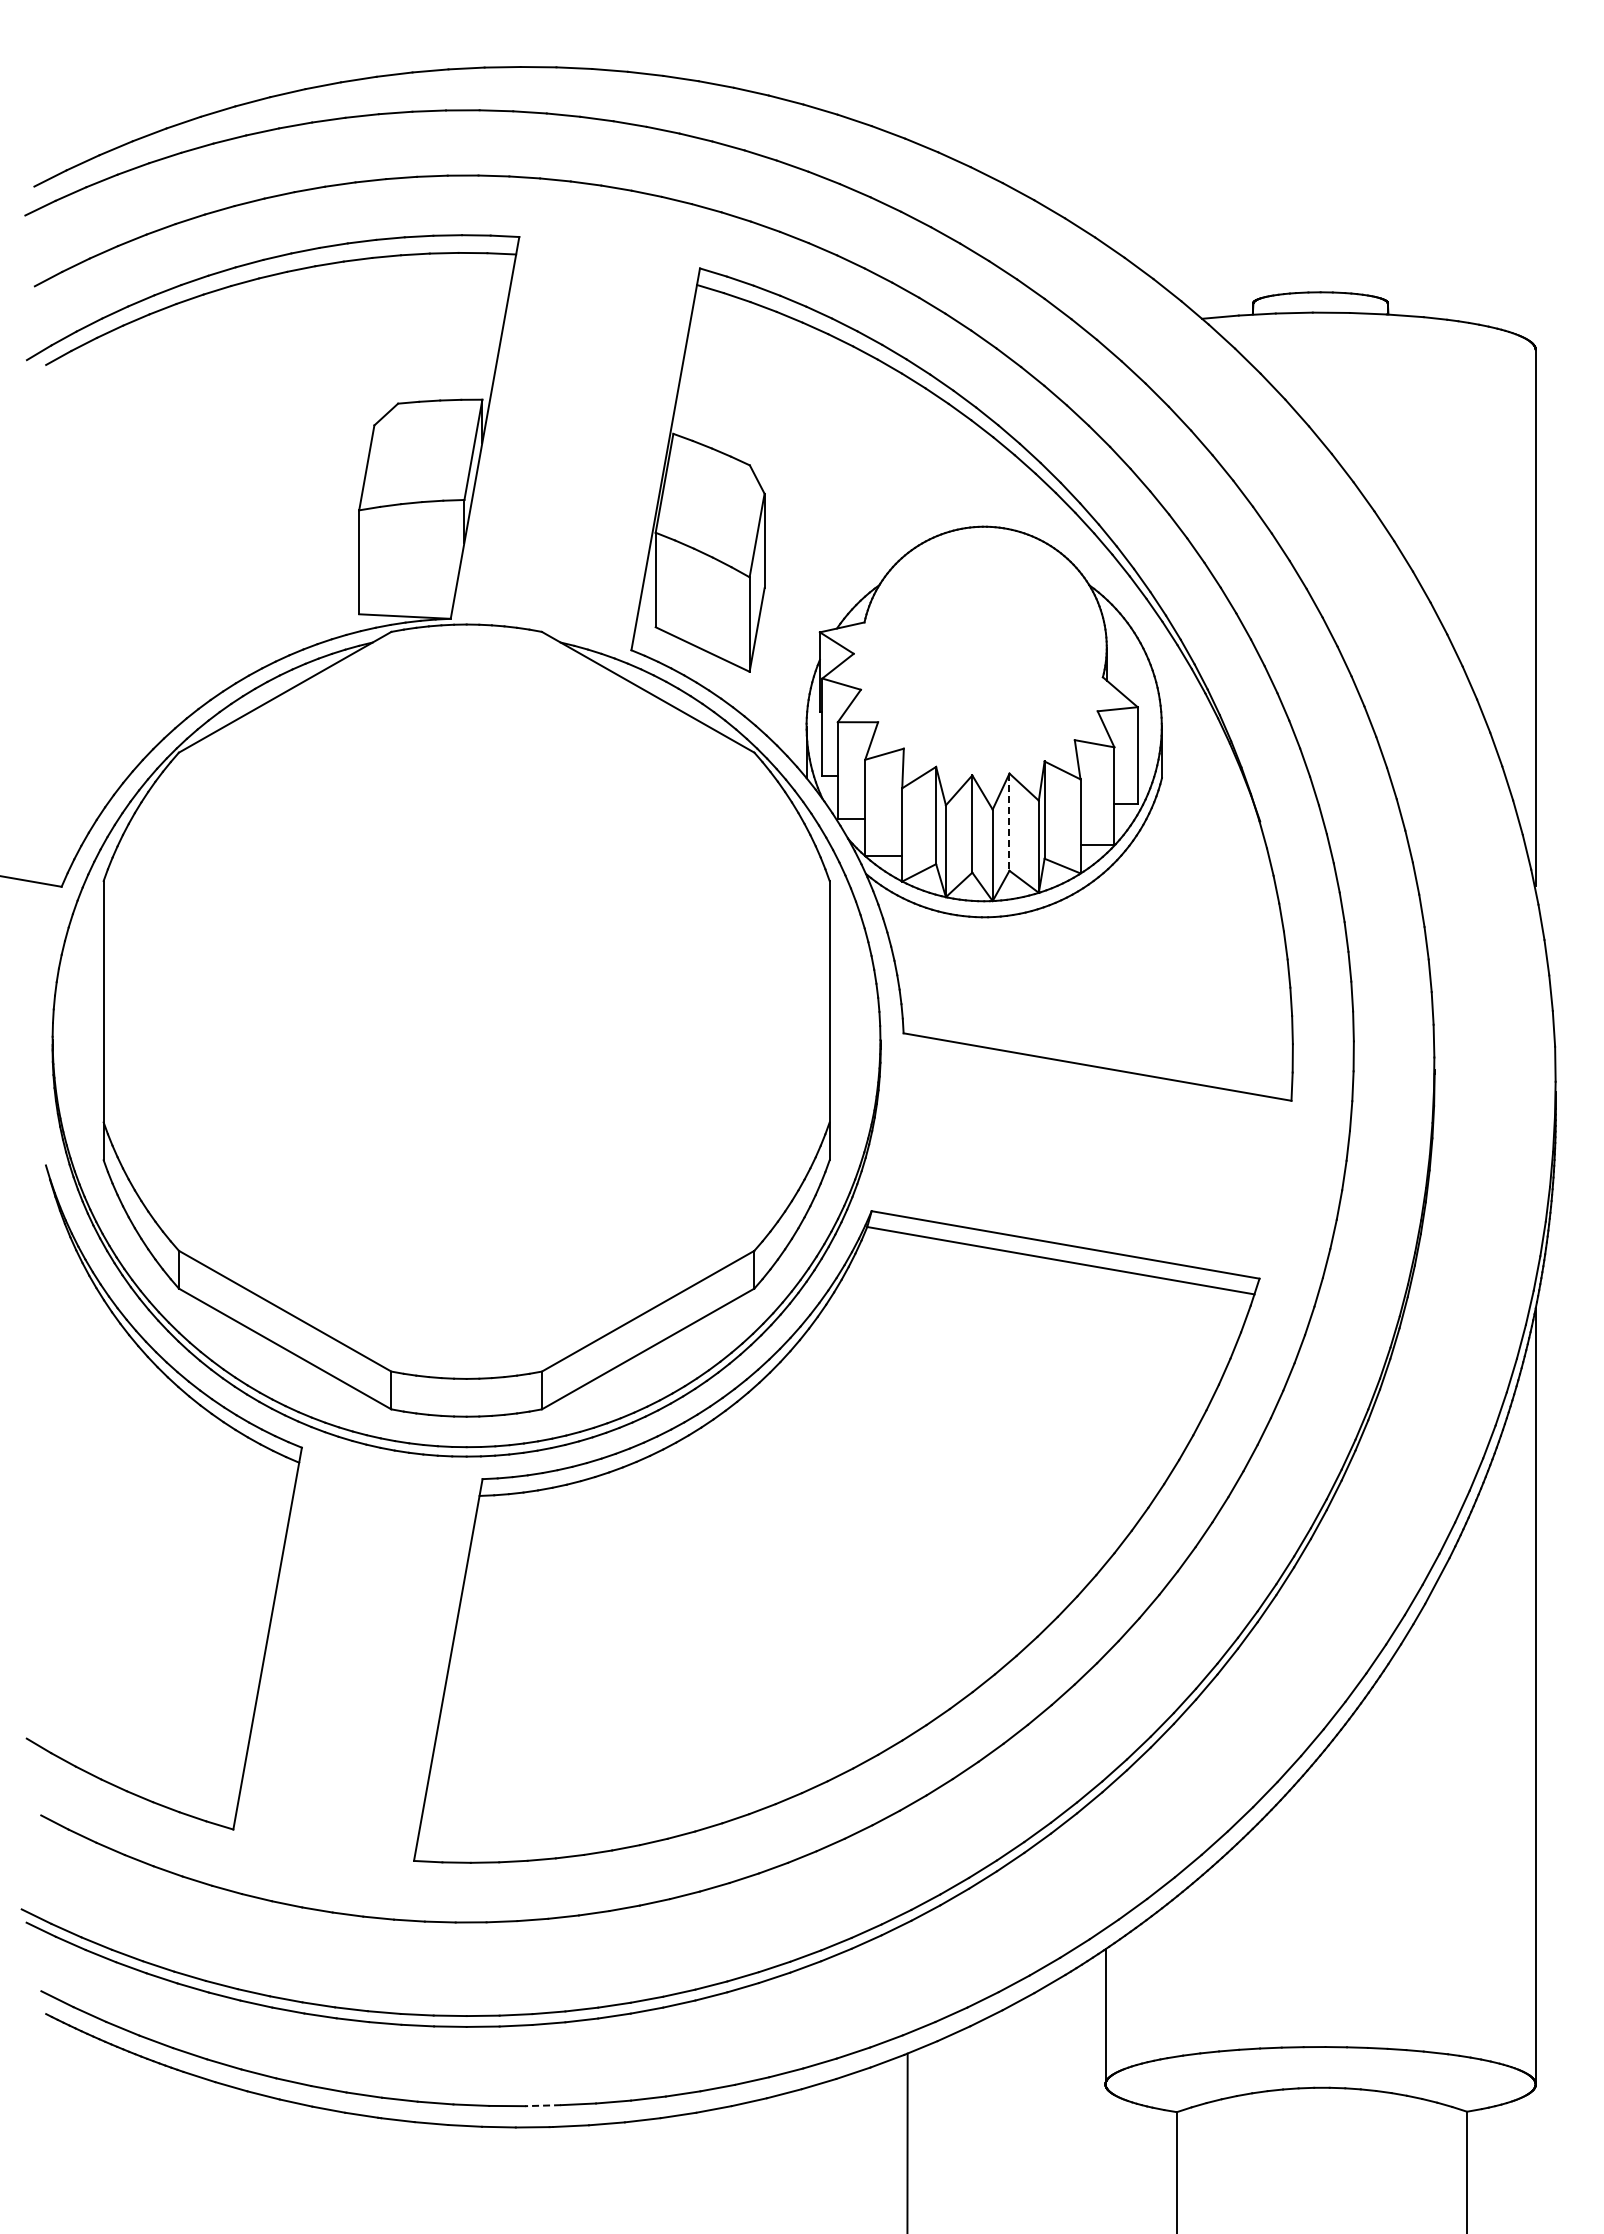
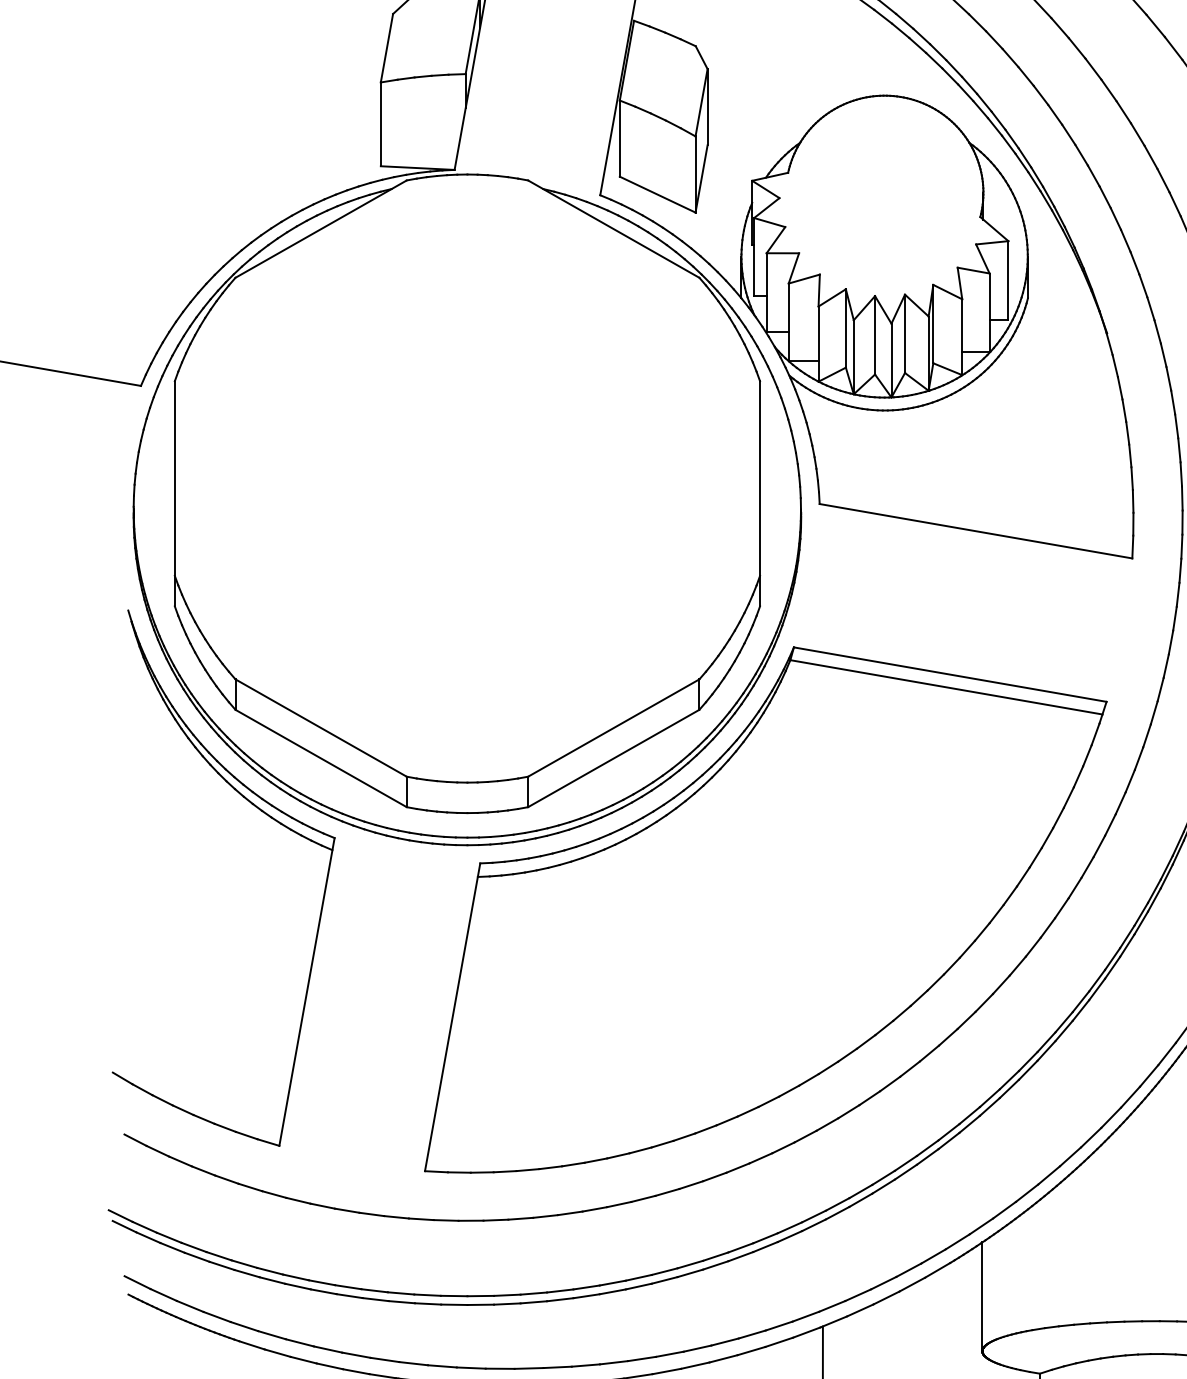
line: (1009, 822) -> (905, 334), dashed -> solid
line: (543, 2105) -> (529, 1368), dashed -> solid

